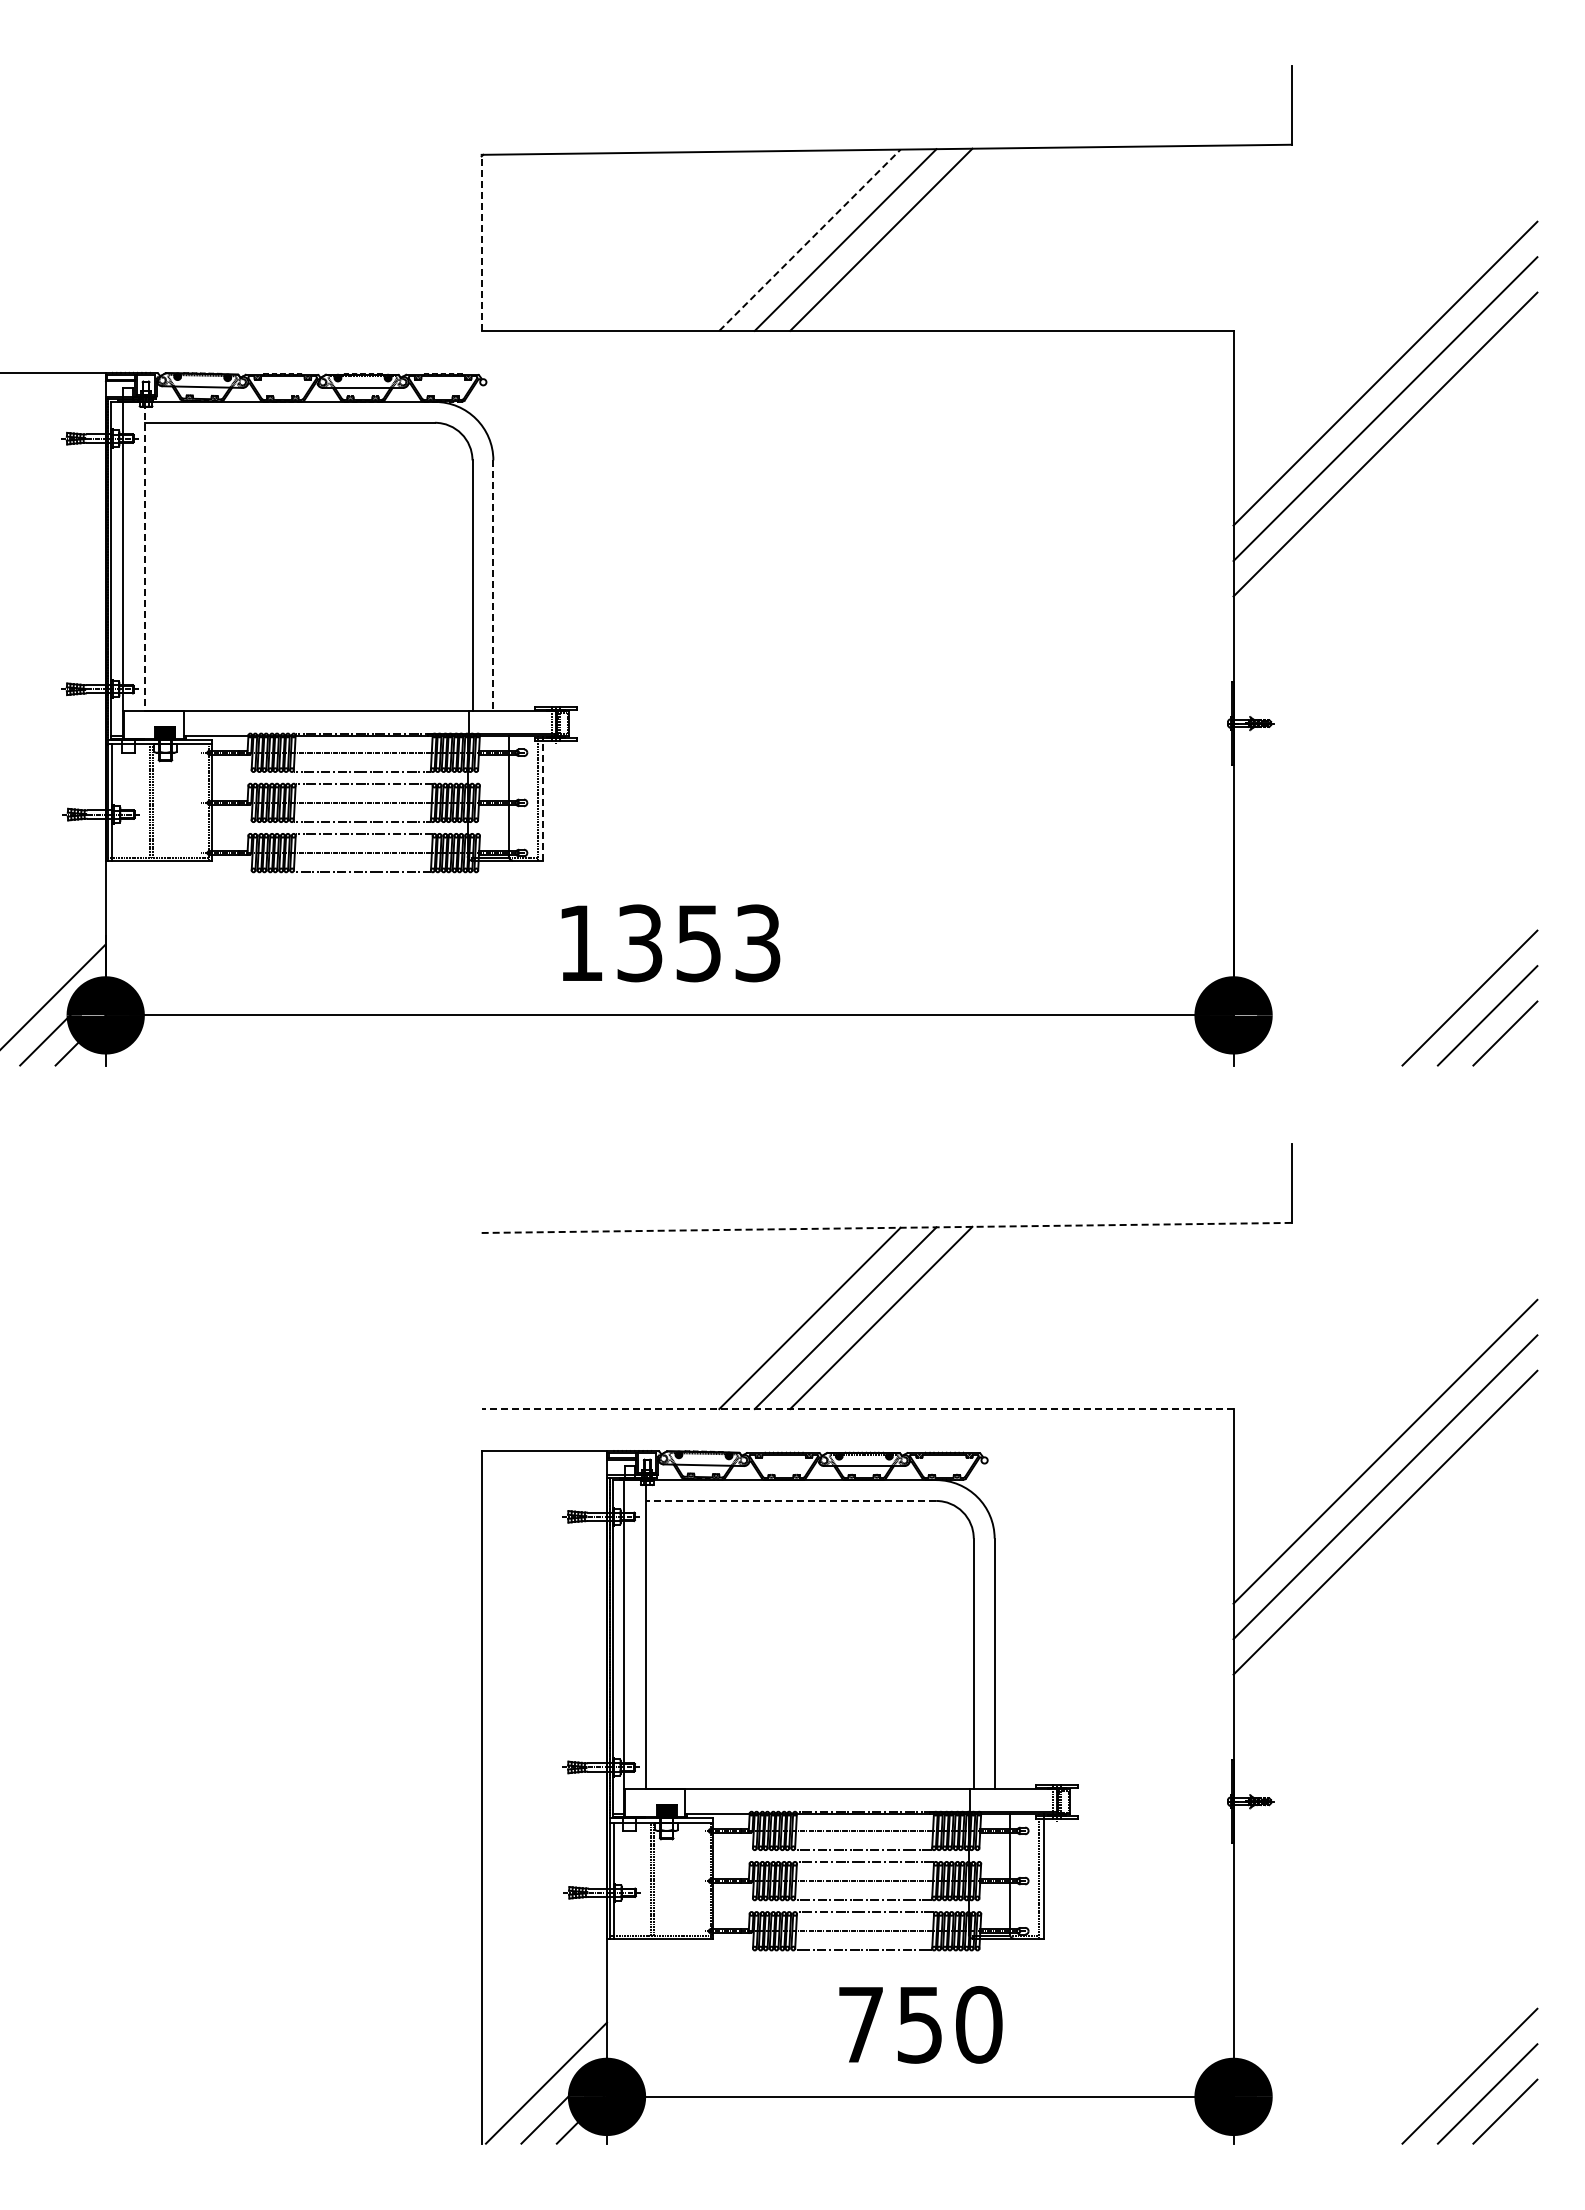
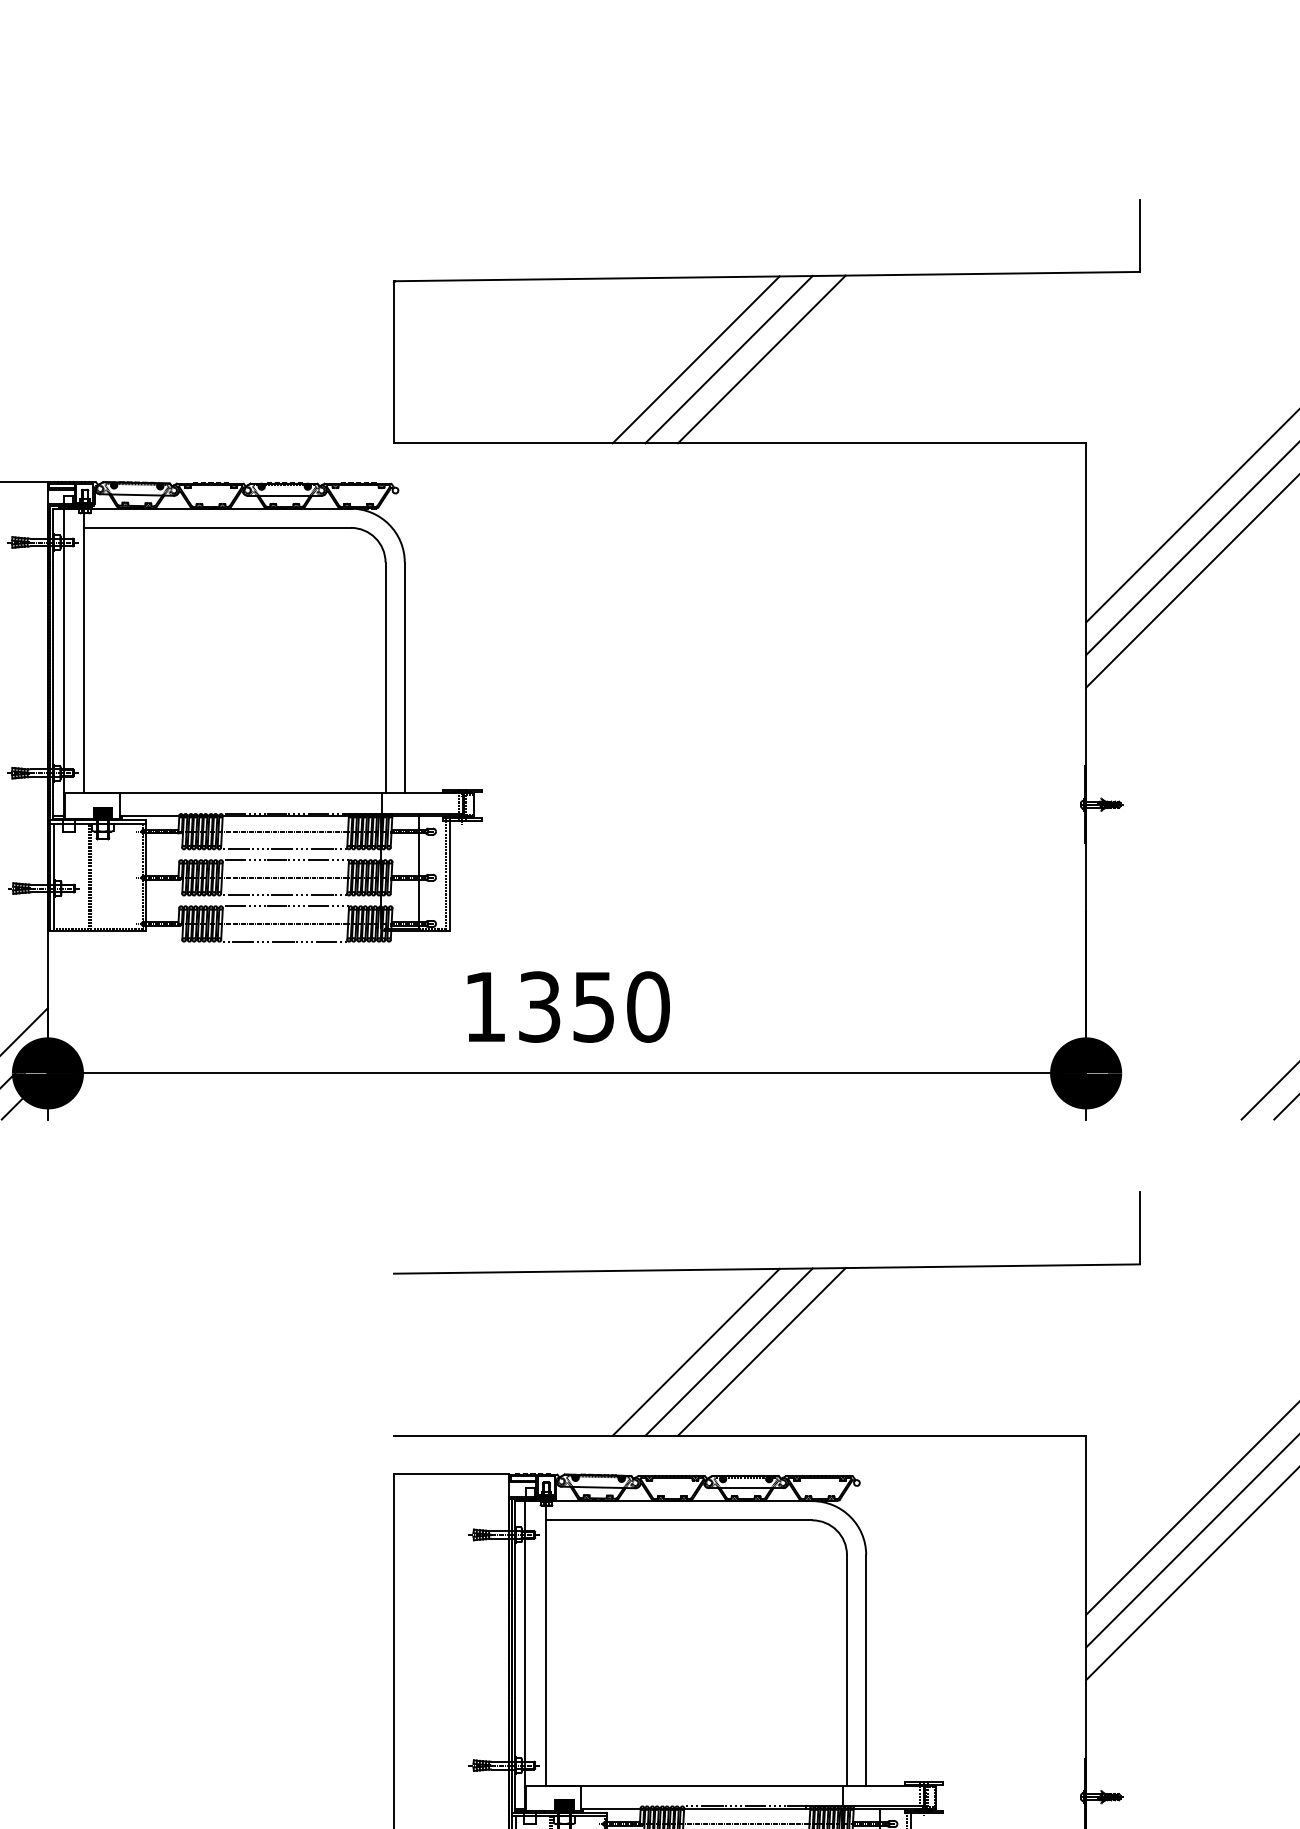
line: (810, 239) -> (696, 359), dashed -> solid
line: (481, 242) -> (393, 361), dashed -> solid
line: (145, 556) -> (84, 650), dashed -> solid
line: (493, 586) -> (404, 678), dashed -> solid
line: (542, 797) -> (449, 872), dashed -> solid
text: (757, 943) -> (647, 1007), 1353 -> 1350
line: (887, 1227) -> (767, 1268), dashed -> solid
line: (857, 1409) -> (739, 1436), dashed -> solid
line: (791, 1500) -> (679, 1519), dashed -> solid

